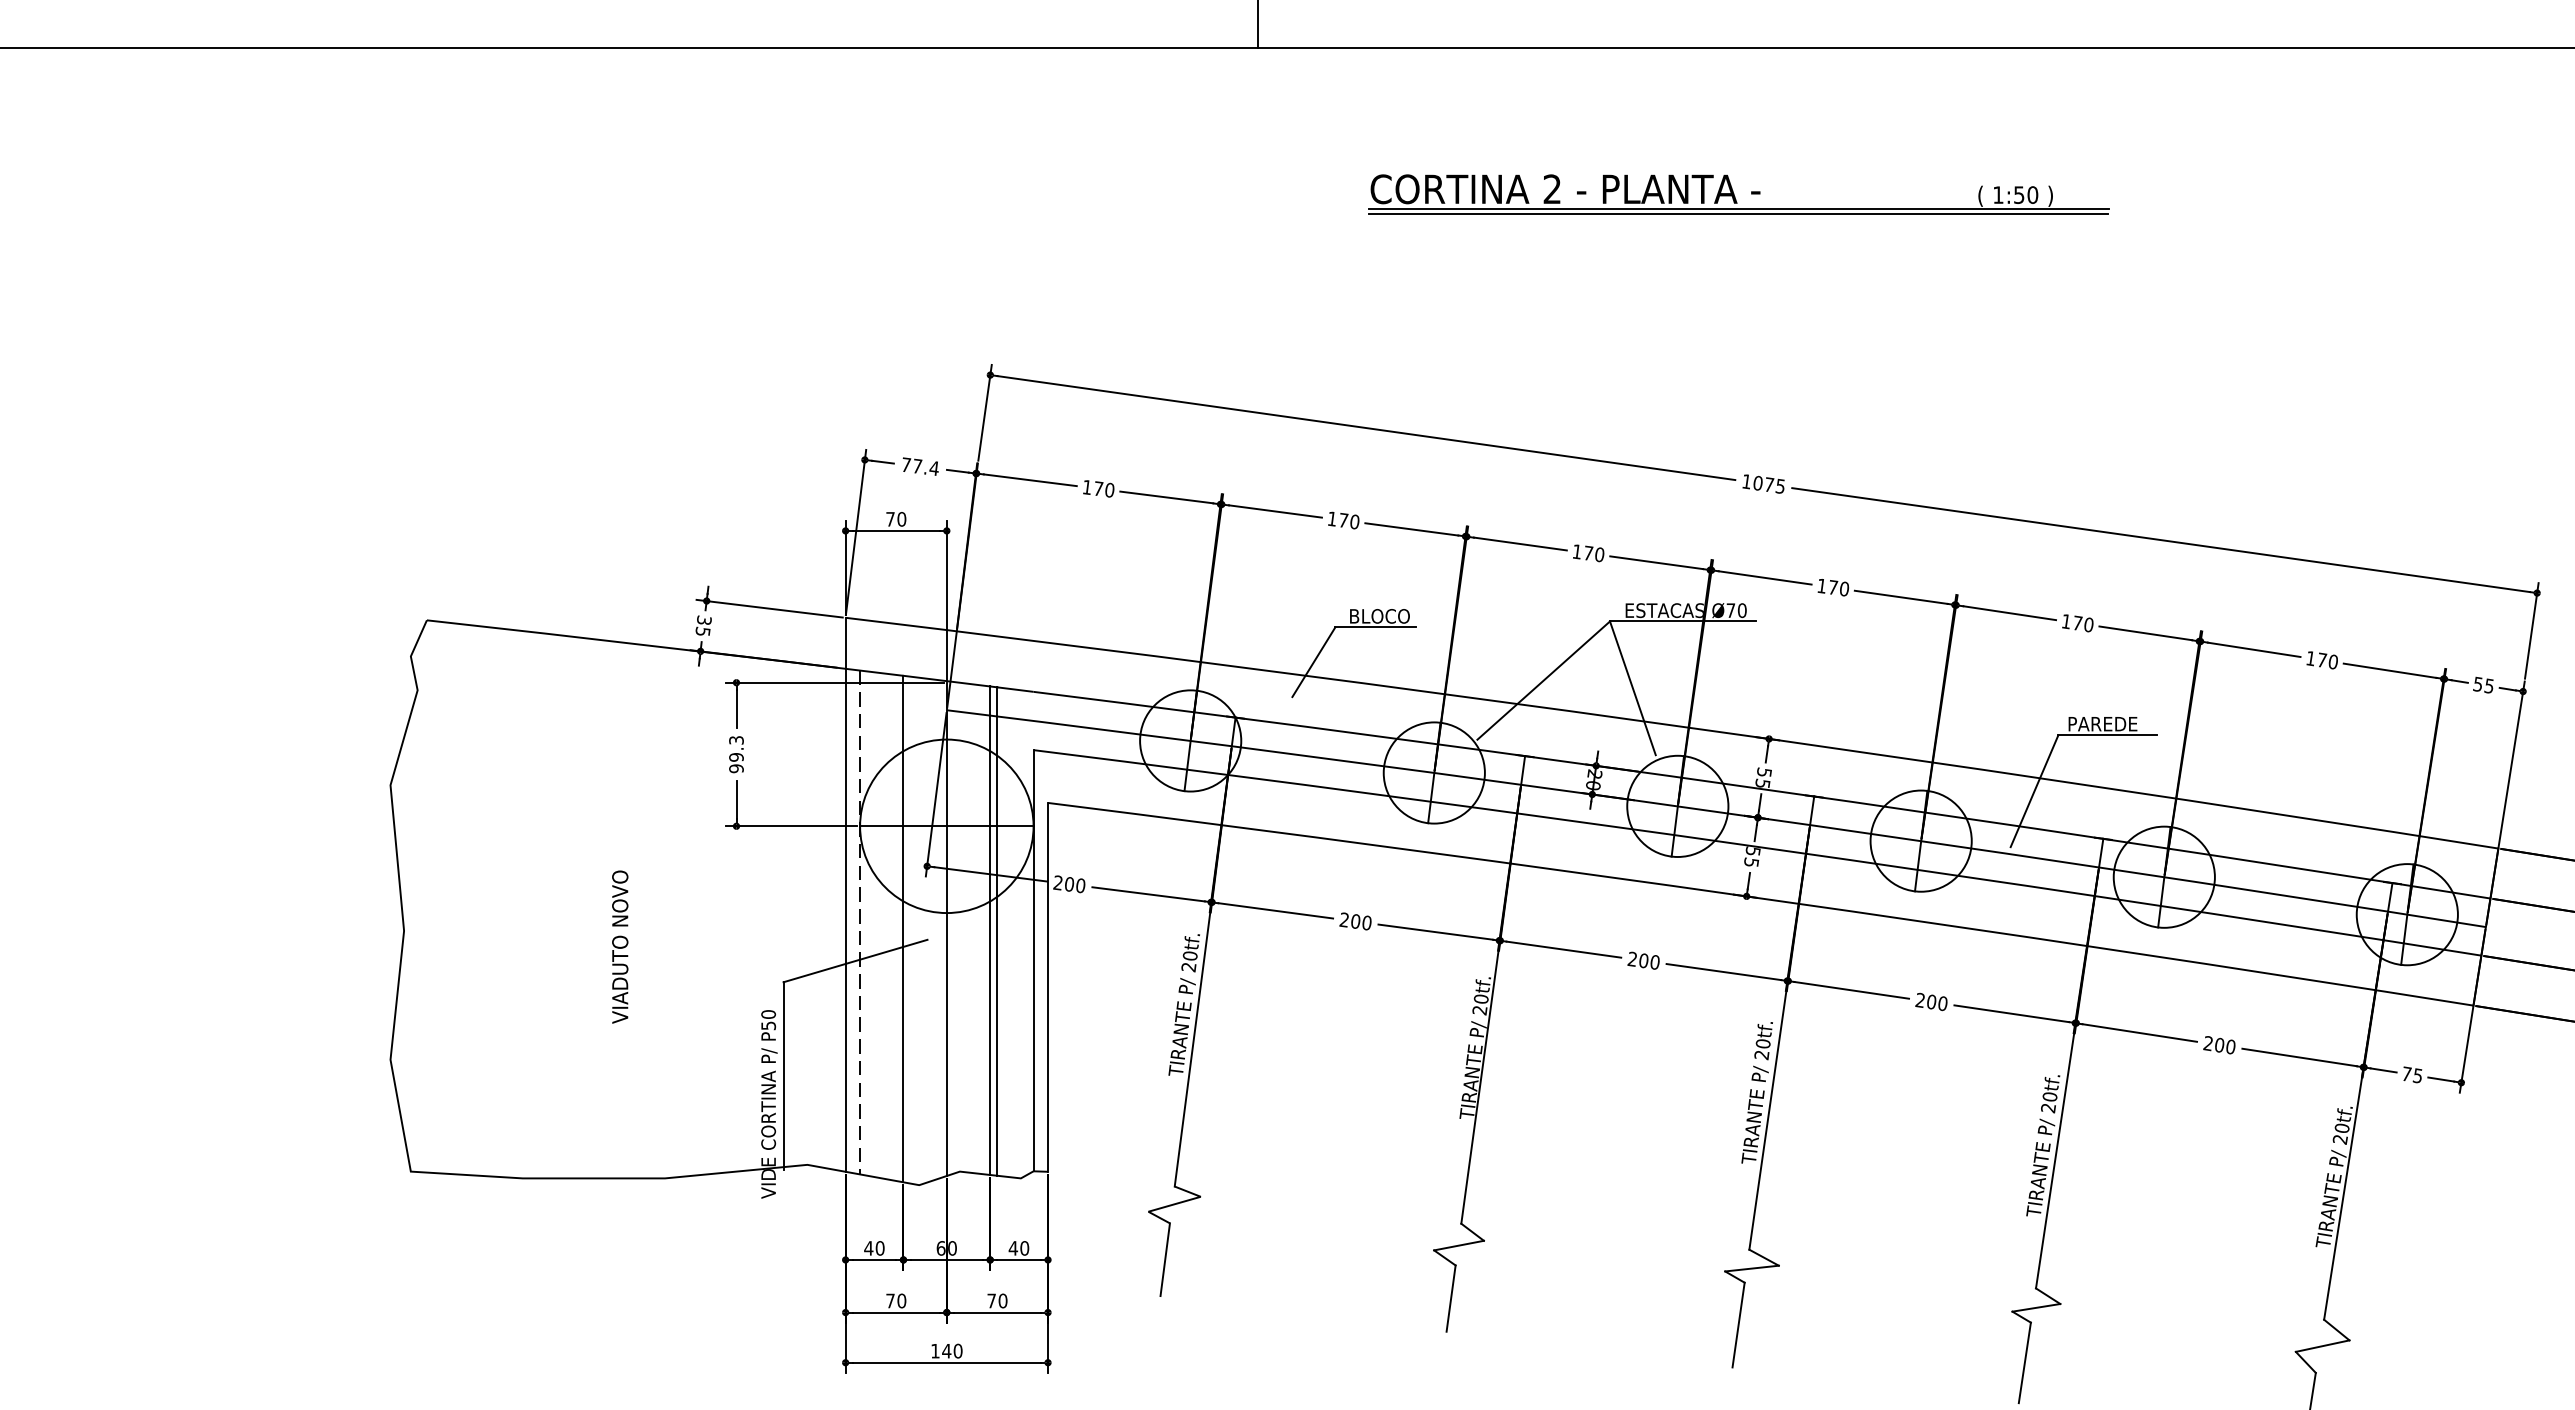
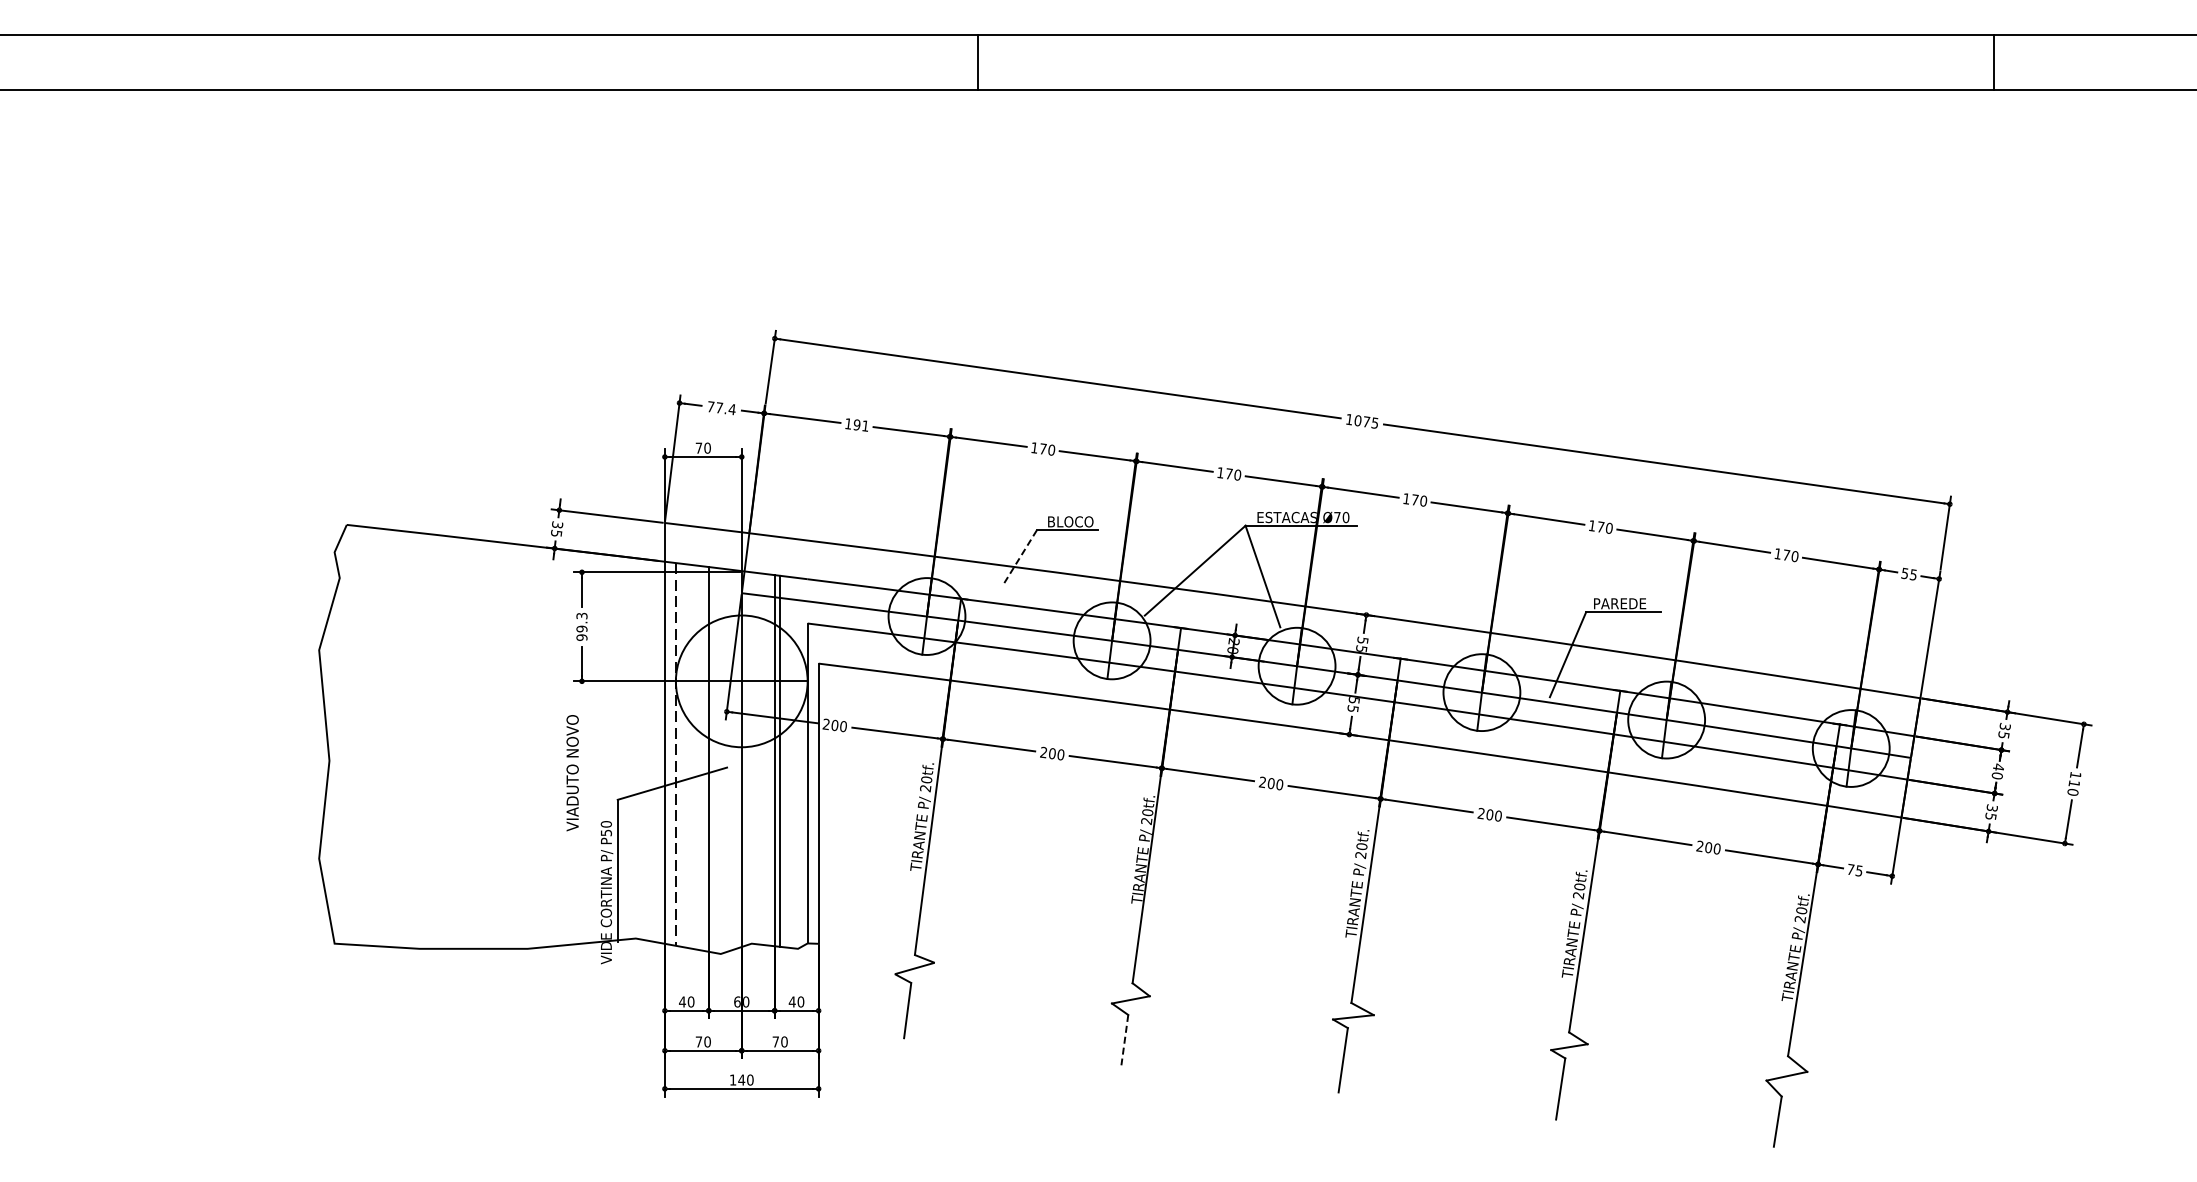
part: (1738, 194) -> (1343, 201), removed
text: (1104, 489) -> (861, 425), 170 -> 191
line: (1313, 663) -> (1020, 557), solid -> dashed
text: (620, 947) -> (572, 773), moved
line: (1450, 1299) -> (1124, 1040), solid -> dashed

